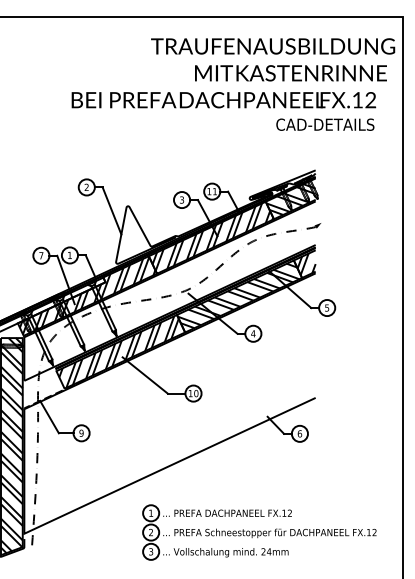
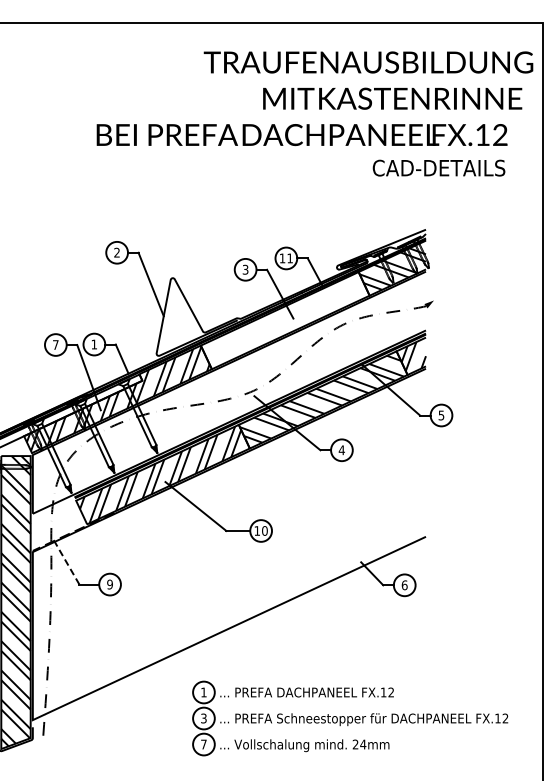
hatch: (213, 236) -> (287, 319), removed
line: (49, 416) -> (66, 562), solid -> dashed
text: (150, 532) -> (203, 718), 2 -> 3
text: (150, 551) -> (203, 744), 3 -> 7

